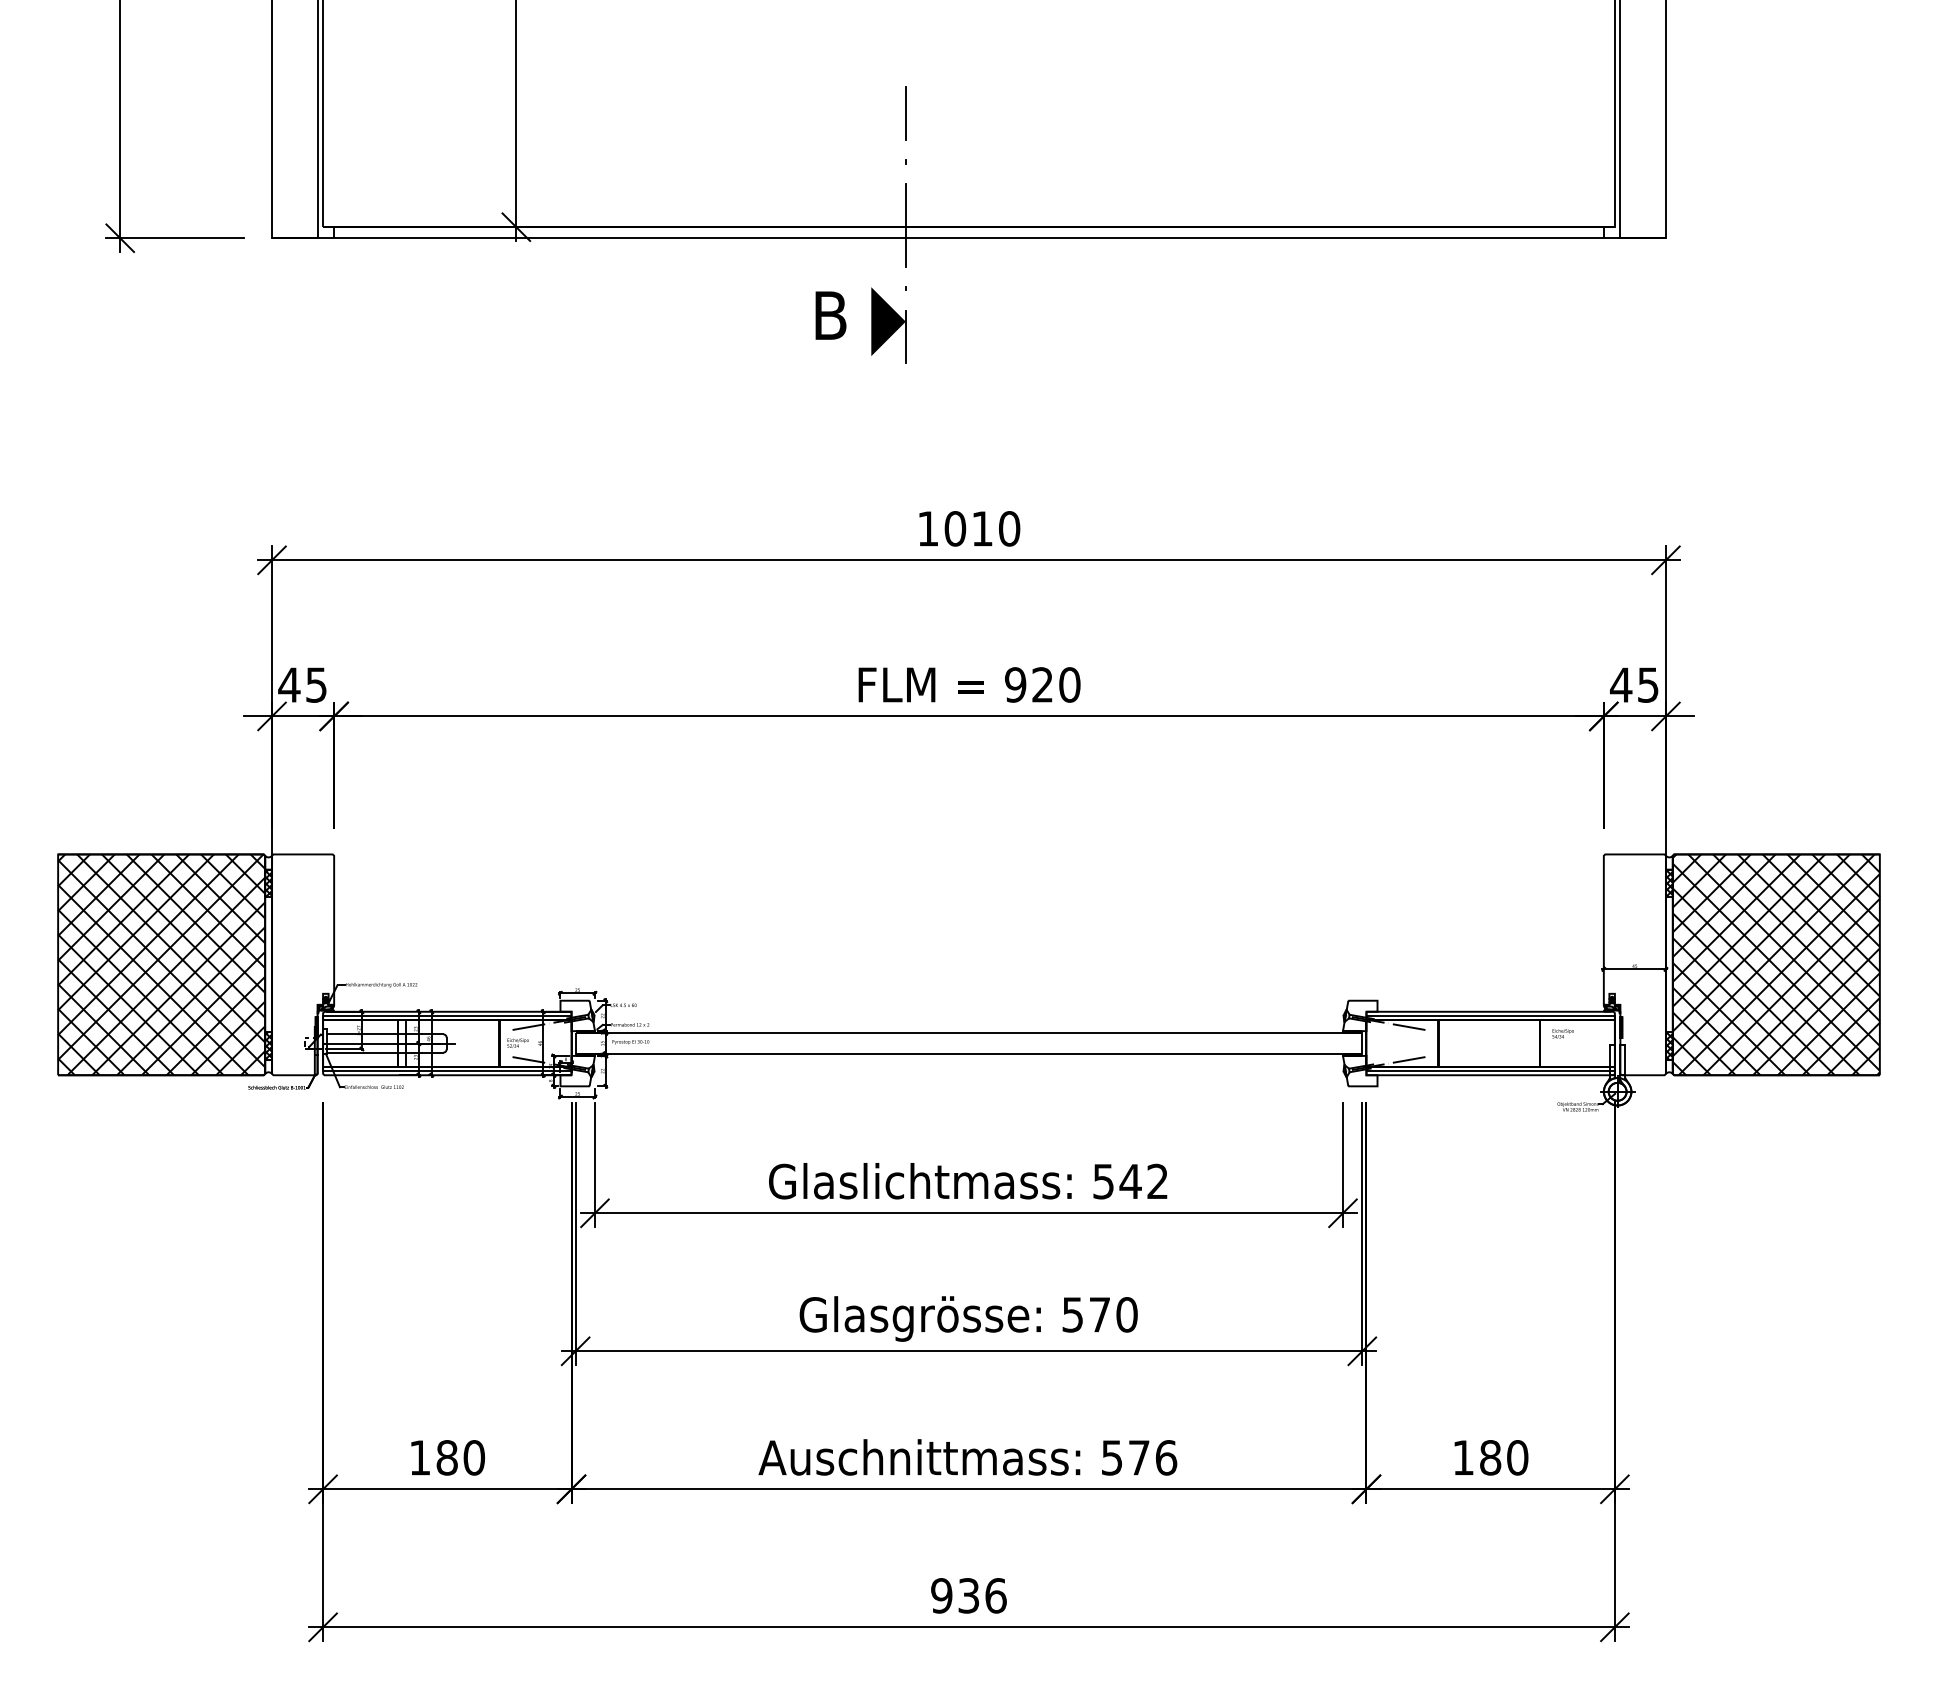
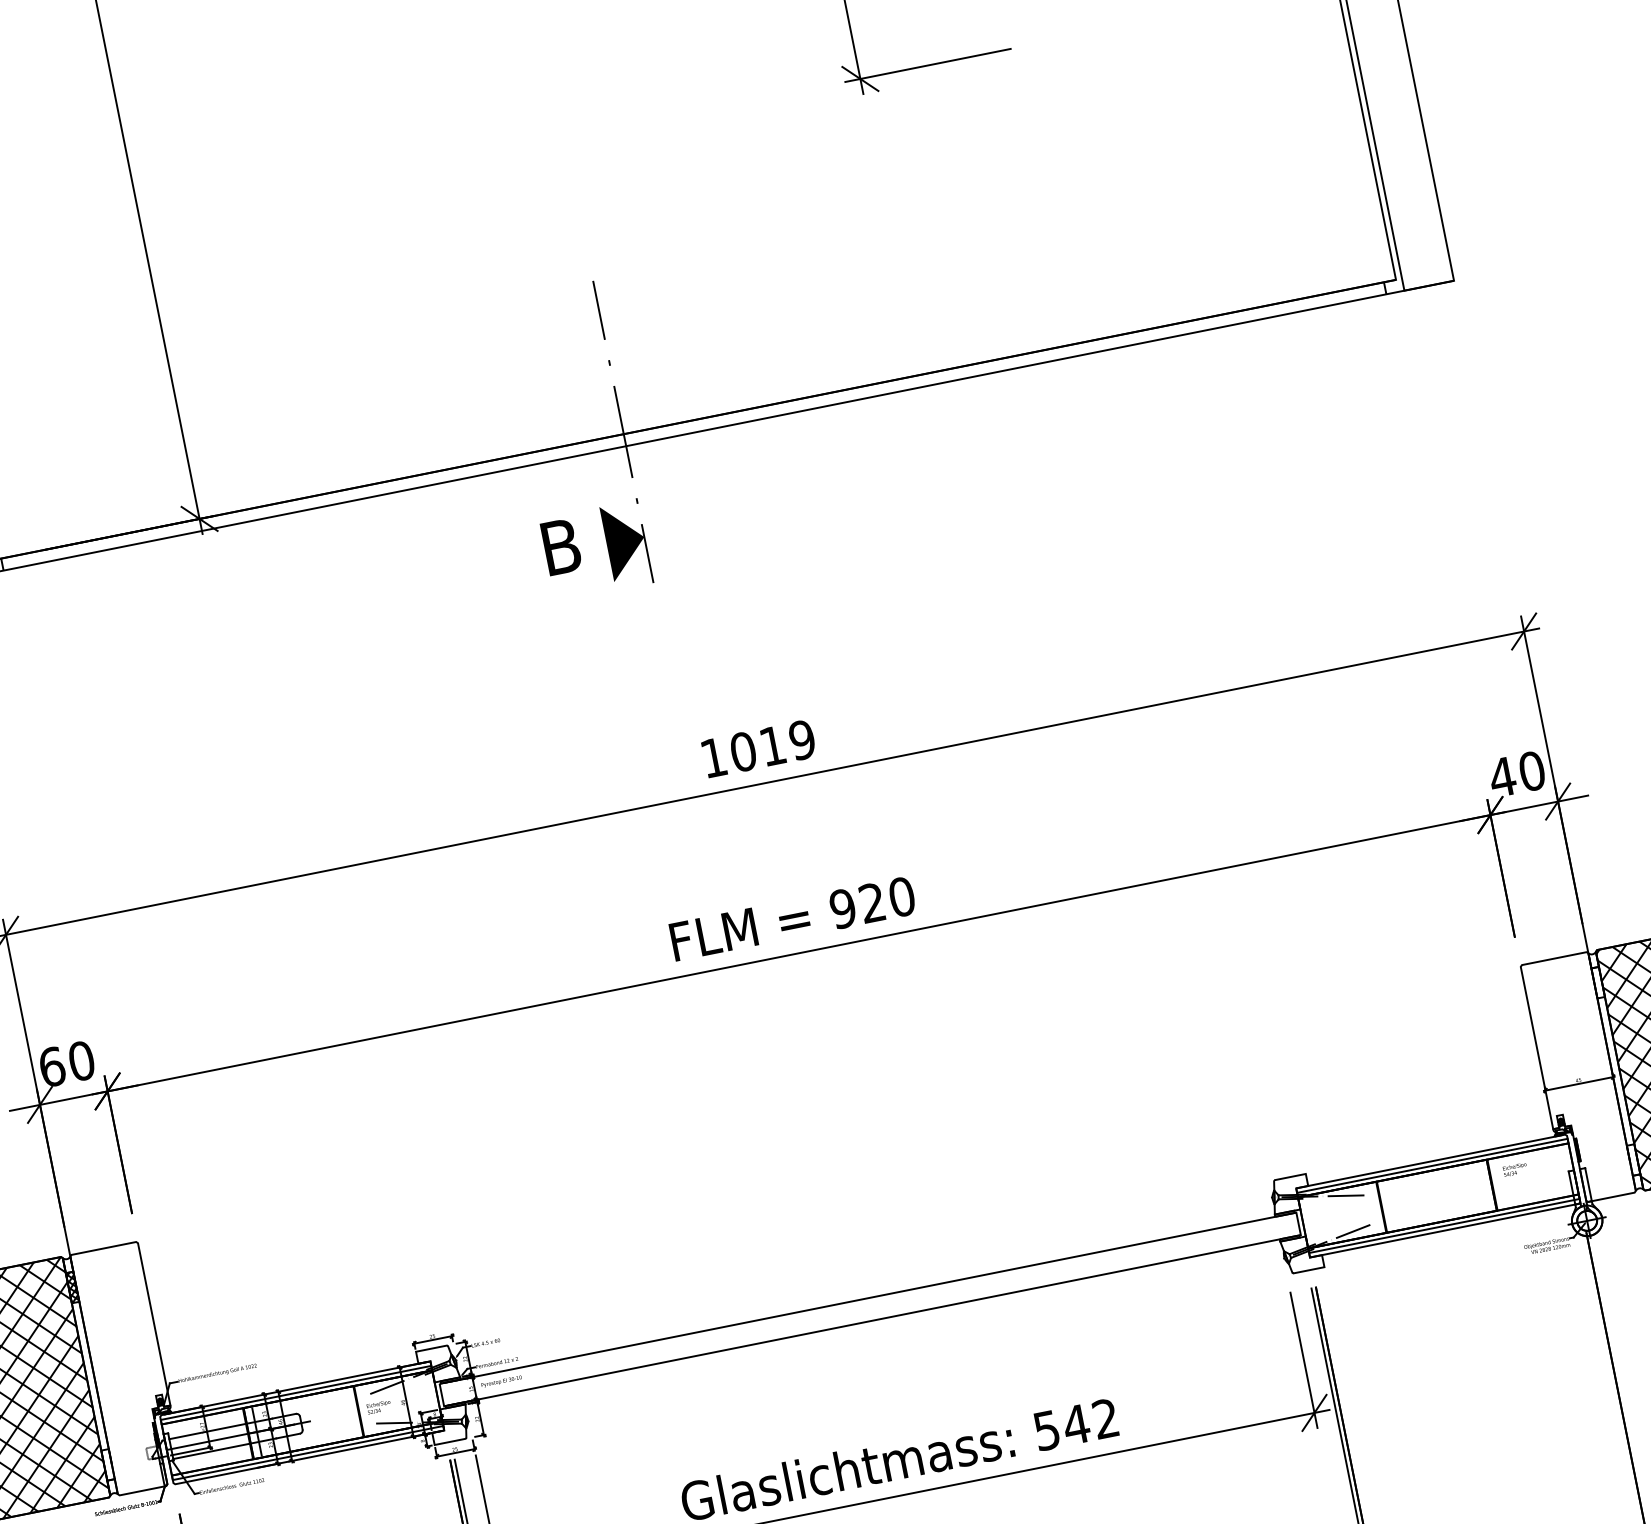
text: (1009, 528) -> (802, 739), 1010 -> 1019
text: (302, 684) -> (66, 1063), 45 -> 60
text: (1648, 684) -> (1532, 770), 45 -> 40
hatch: (1668, 883) -> (1597, 982), removed
hatch: (268, 1046) -> (108, 1465), removed
hatch: (1668, 1046) -> (1632, 1160), removed

